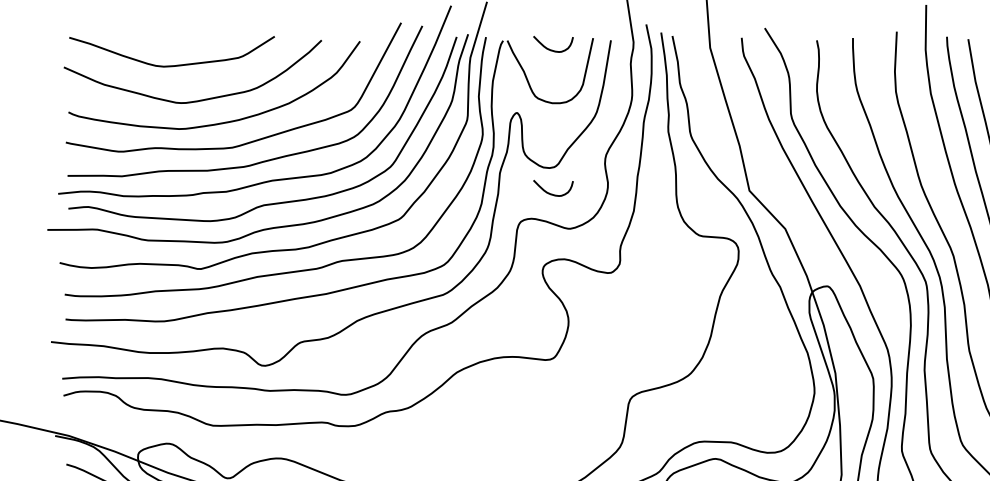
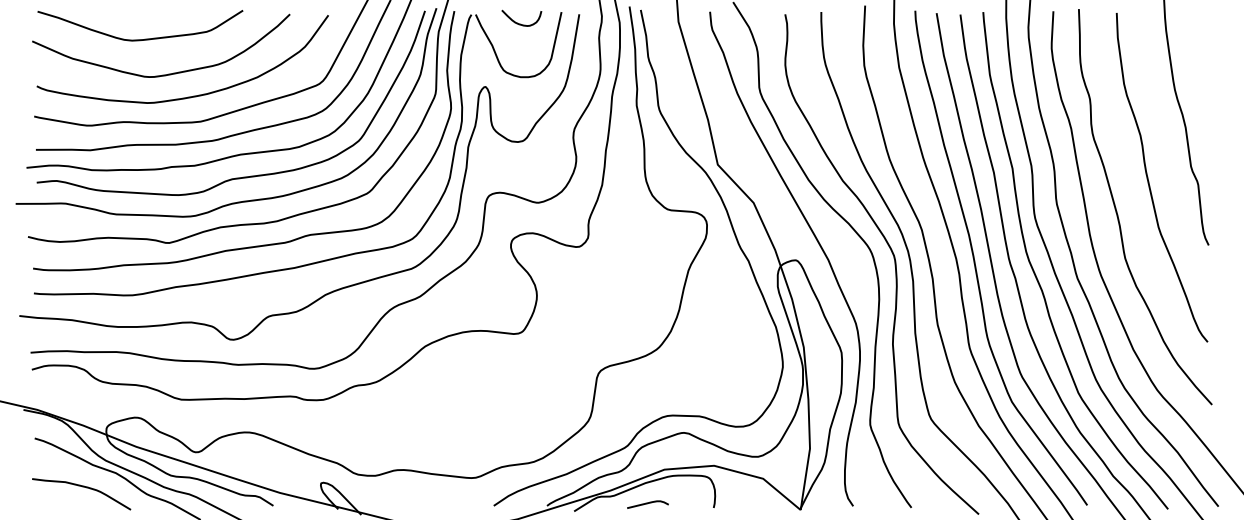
curve: (552, 193) -> (520, 167), removed

